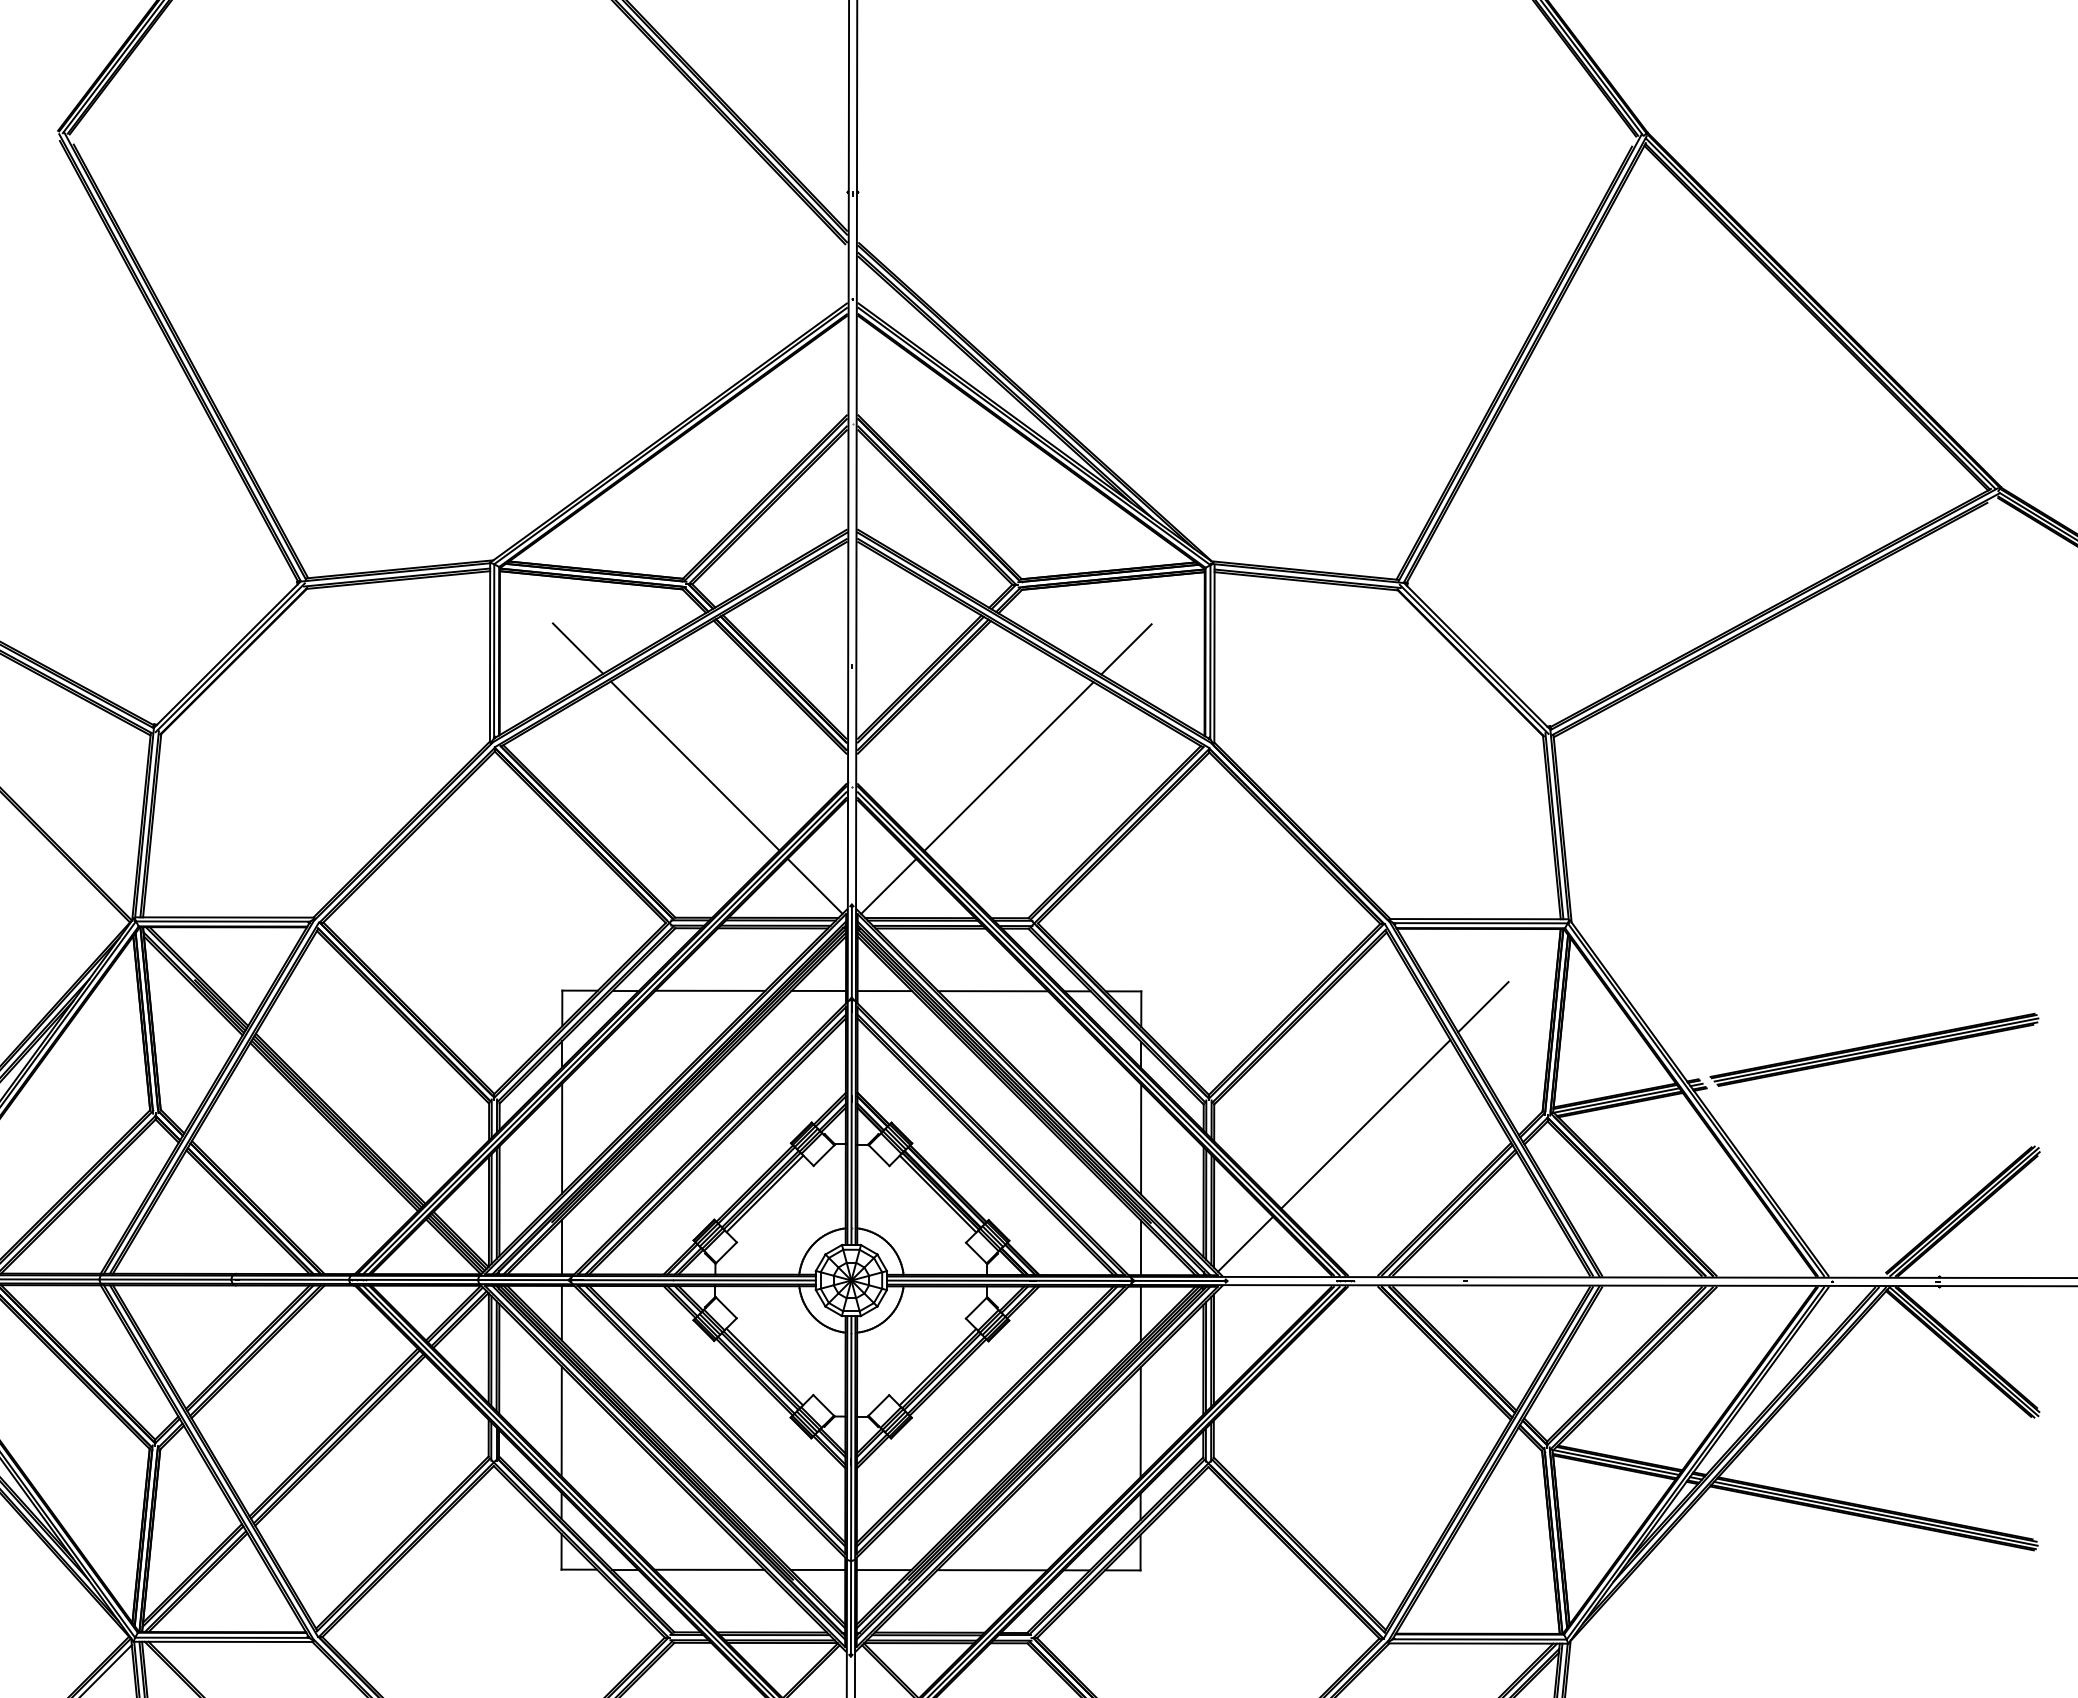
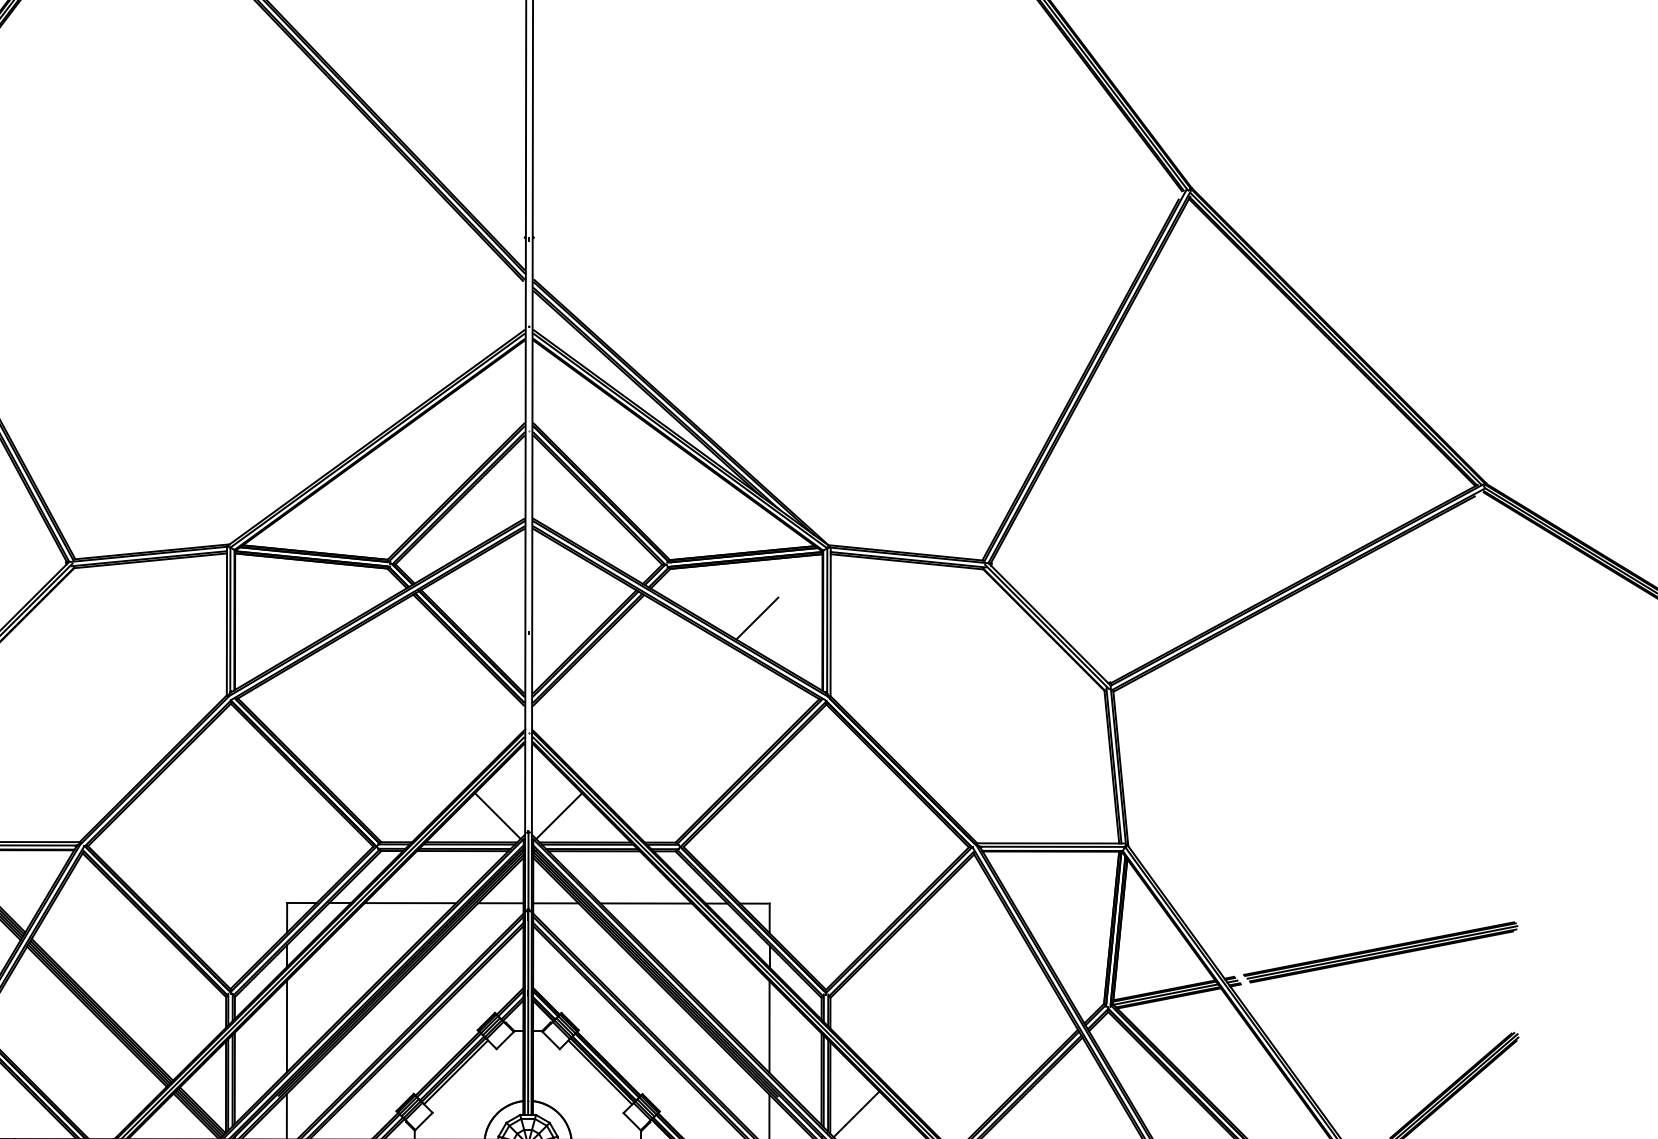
line: (577, 648) -> (299, 617), removed
line: (694, 765) -> (397, 715), removed
line: (1008, 766) -> (658, 716), removed
line: (1483, 1007) -> (1054, 917), removed
line: (1365, 1124) -> (956, 1014), removed

